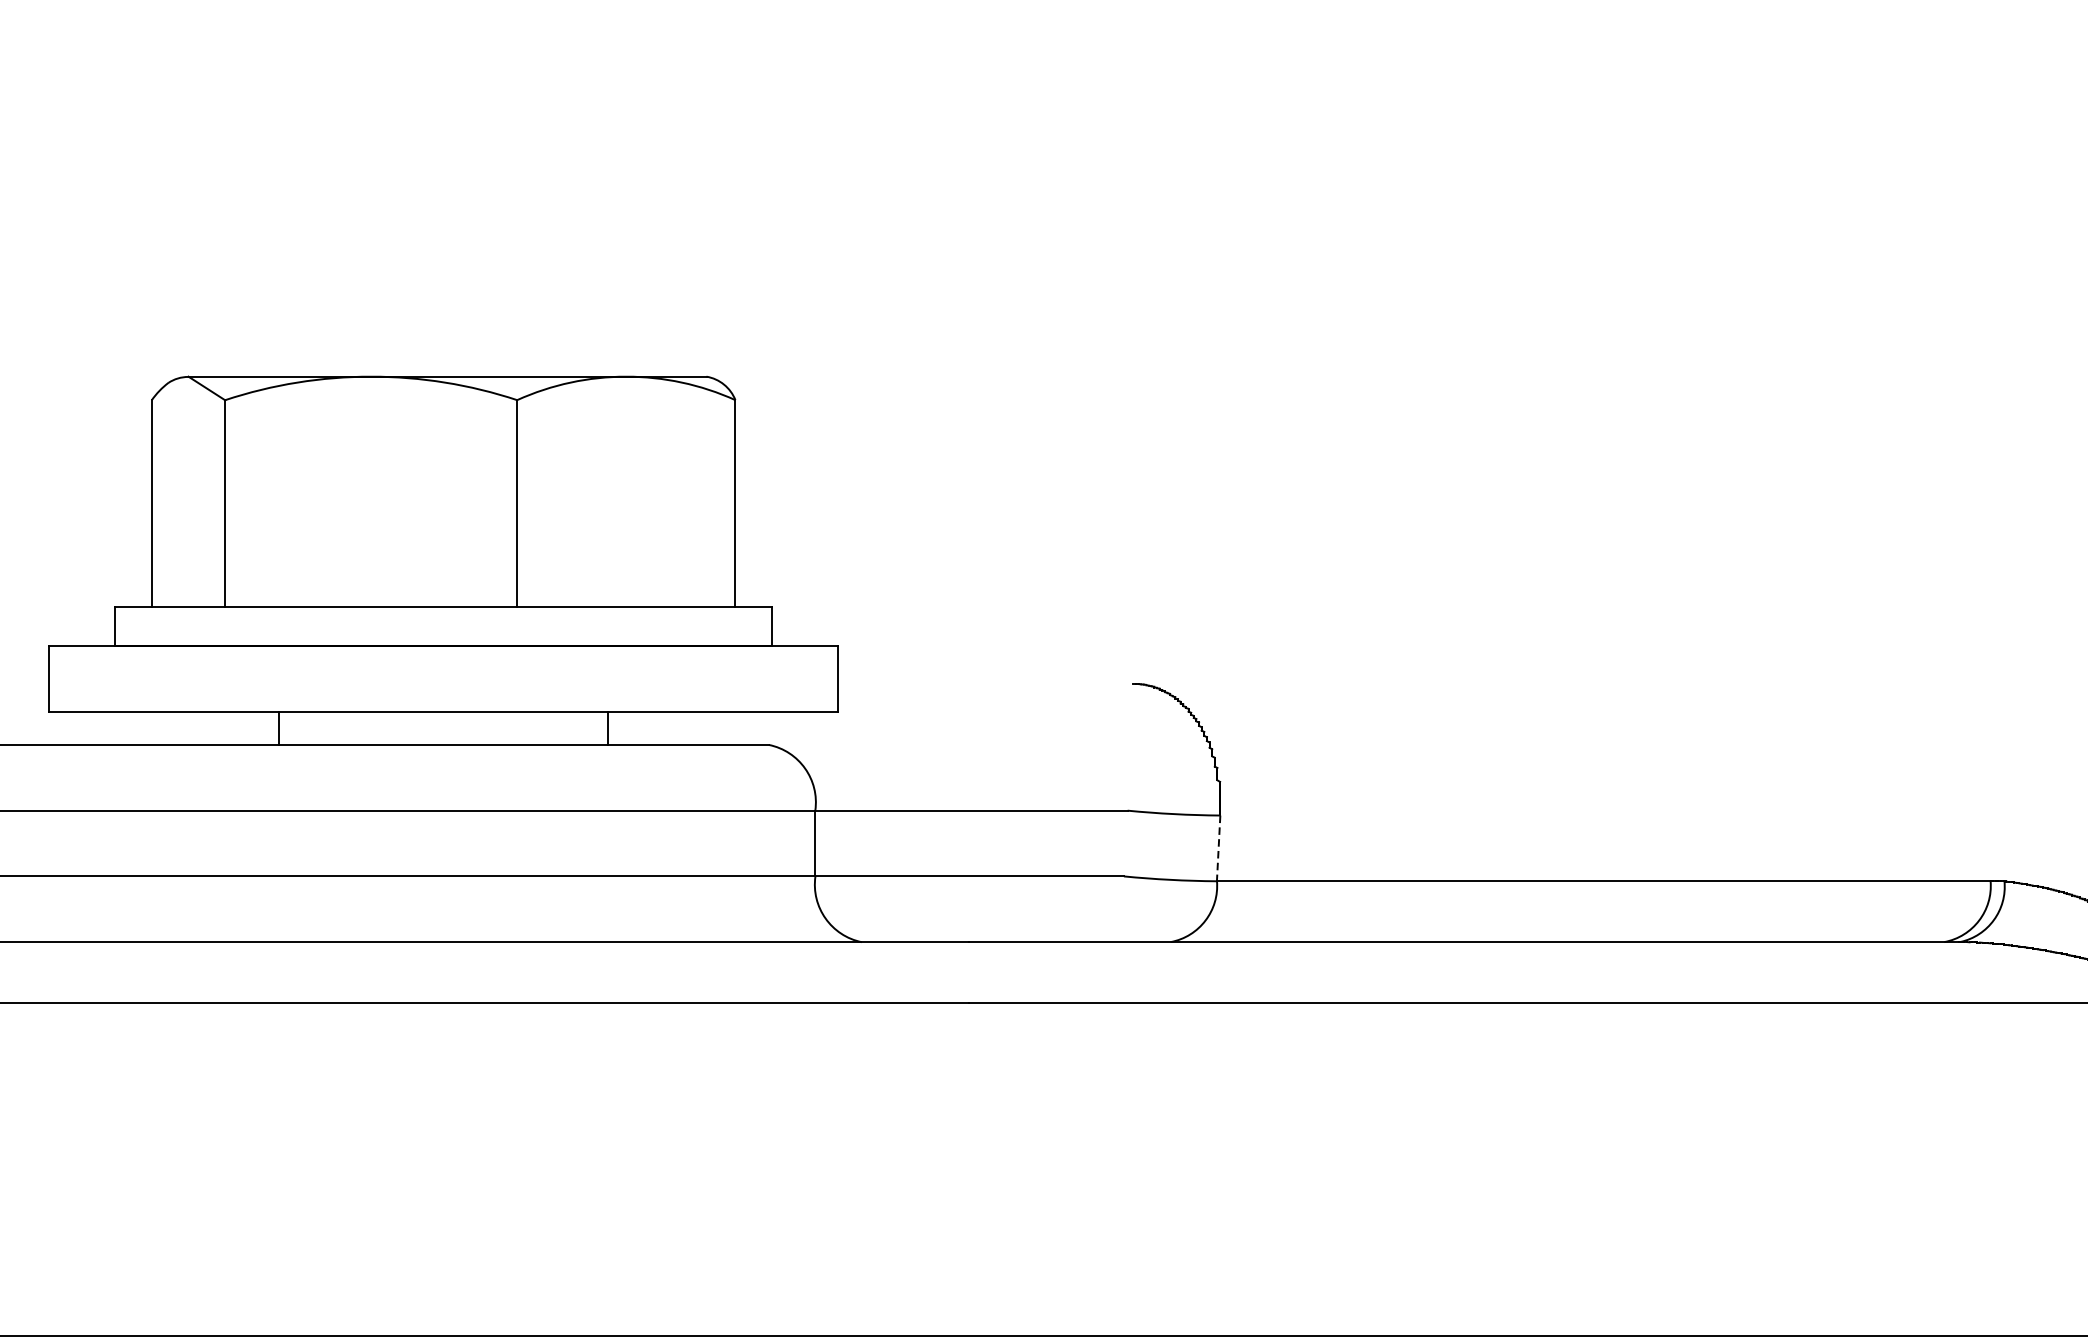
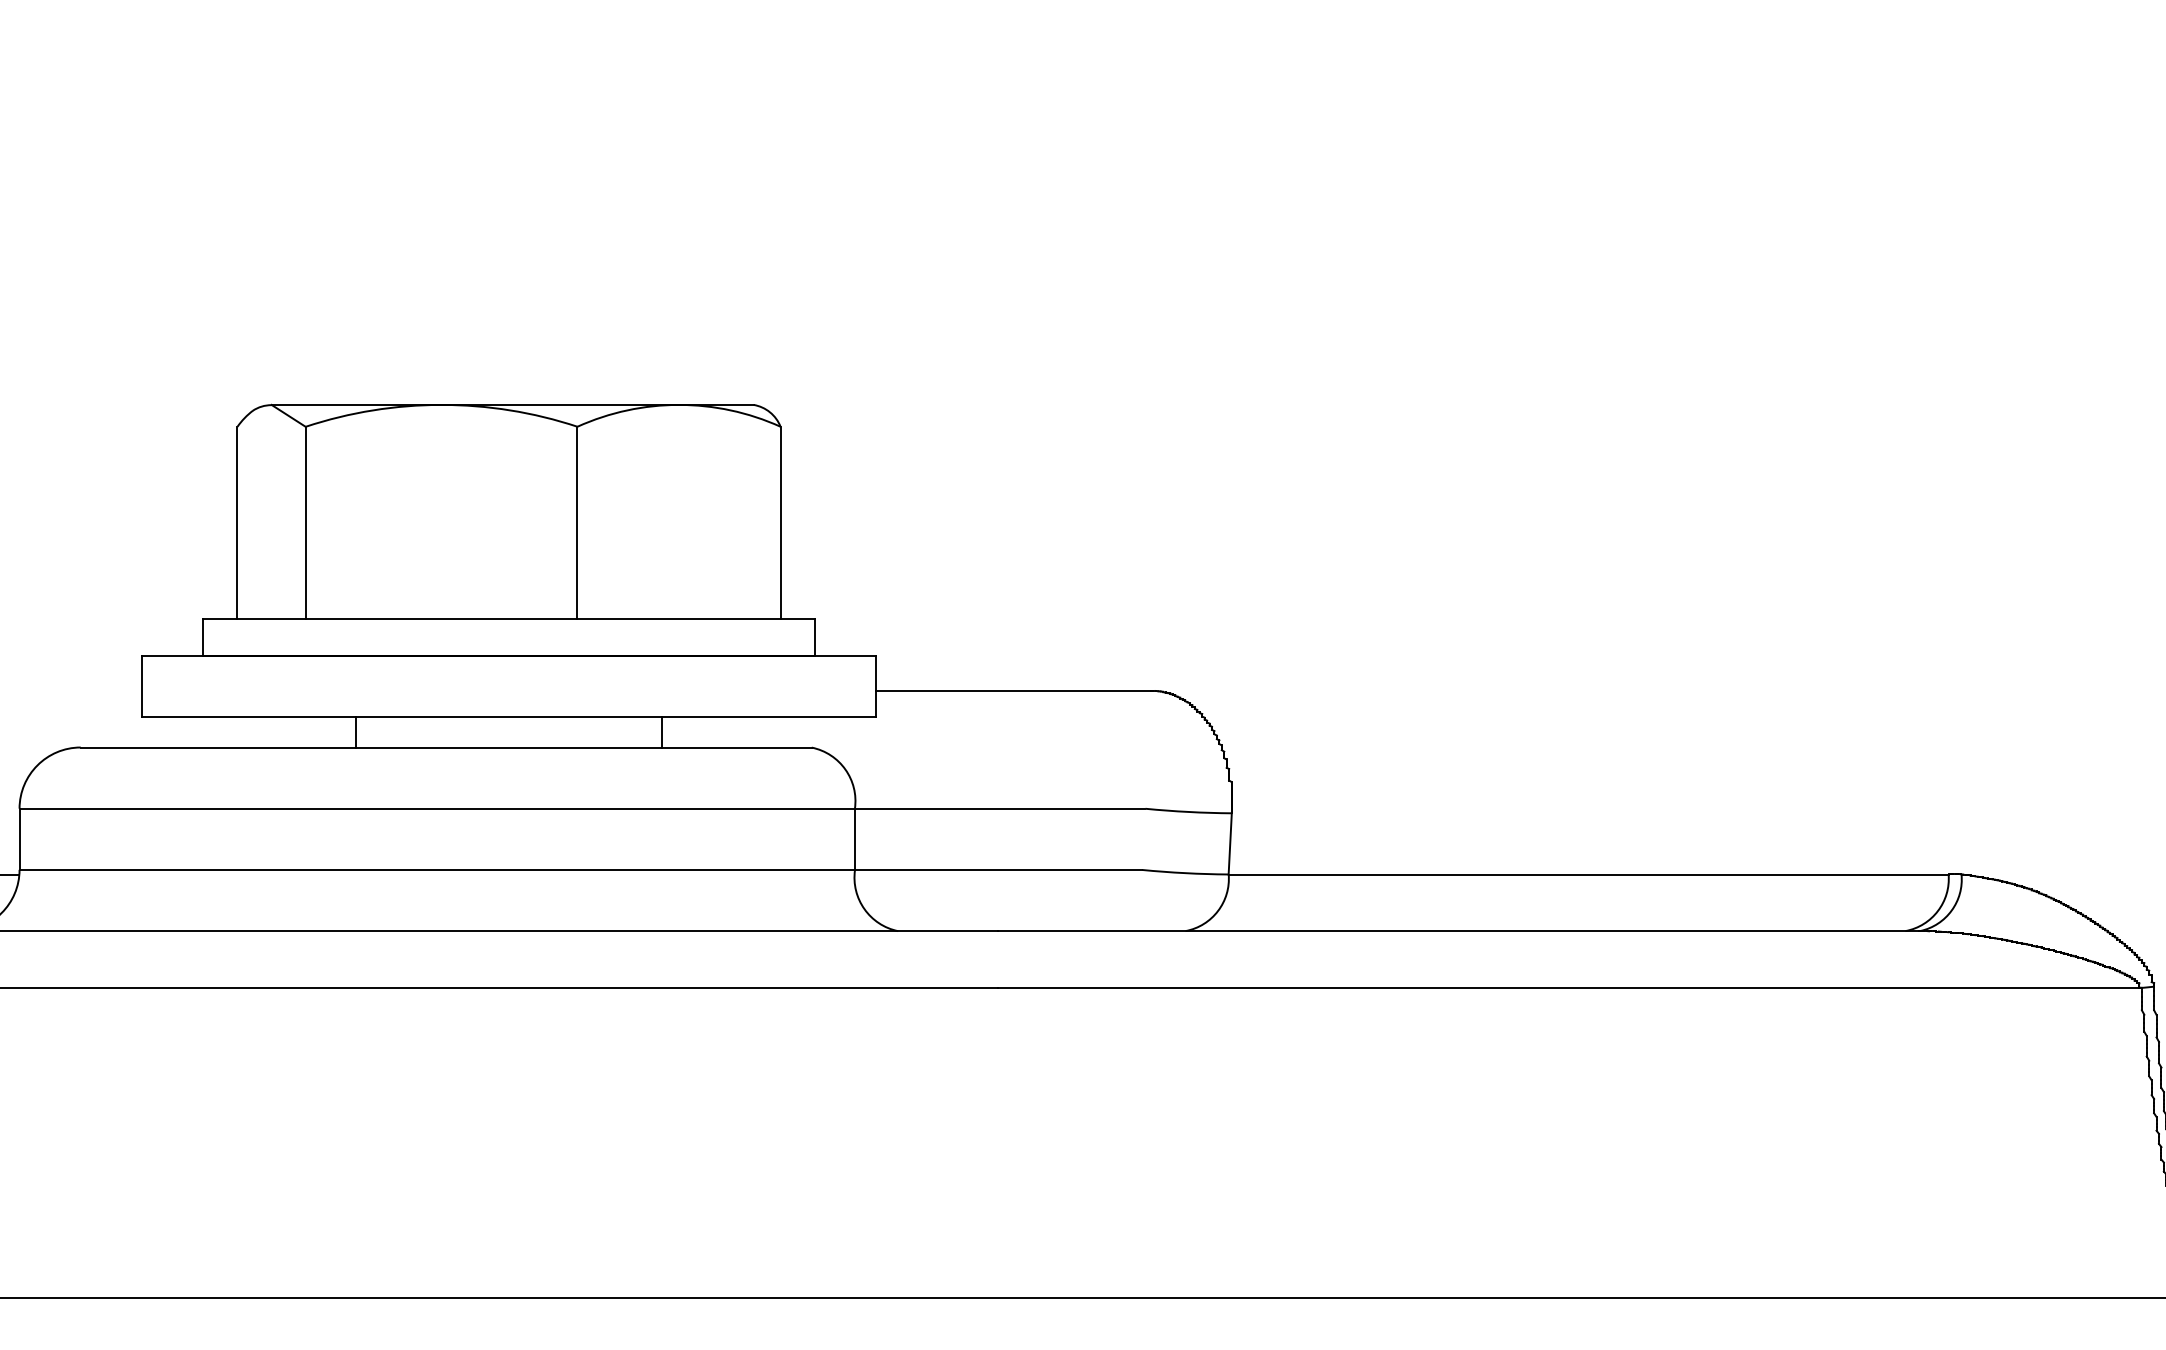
line: (985, 683) -> (1013, 690), added
line: (1218, 847) -> (1230, 843), dashed -> solid

